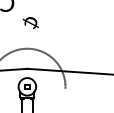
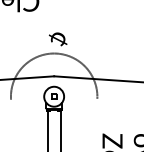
text: (31, 23) -> (58, 39), moved

